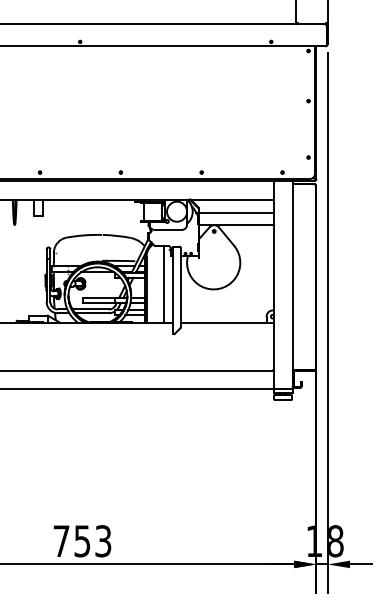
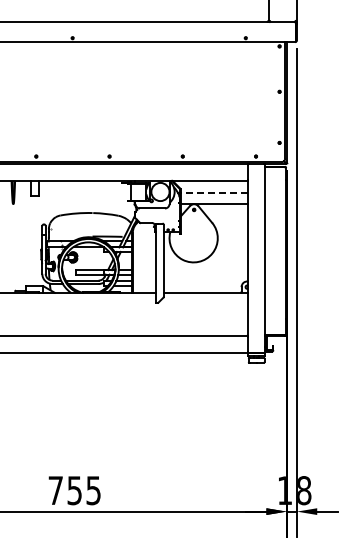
line: (236, 212) -> (214, 192), solid -> dashed
line: (163, 283) -> (148, 257), removed
text: (103, 541) -> (93, 490), 753 -> 755

